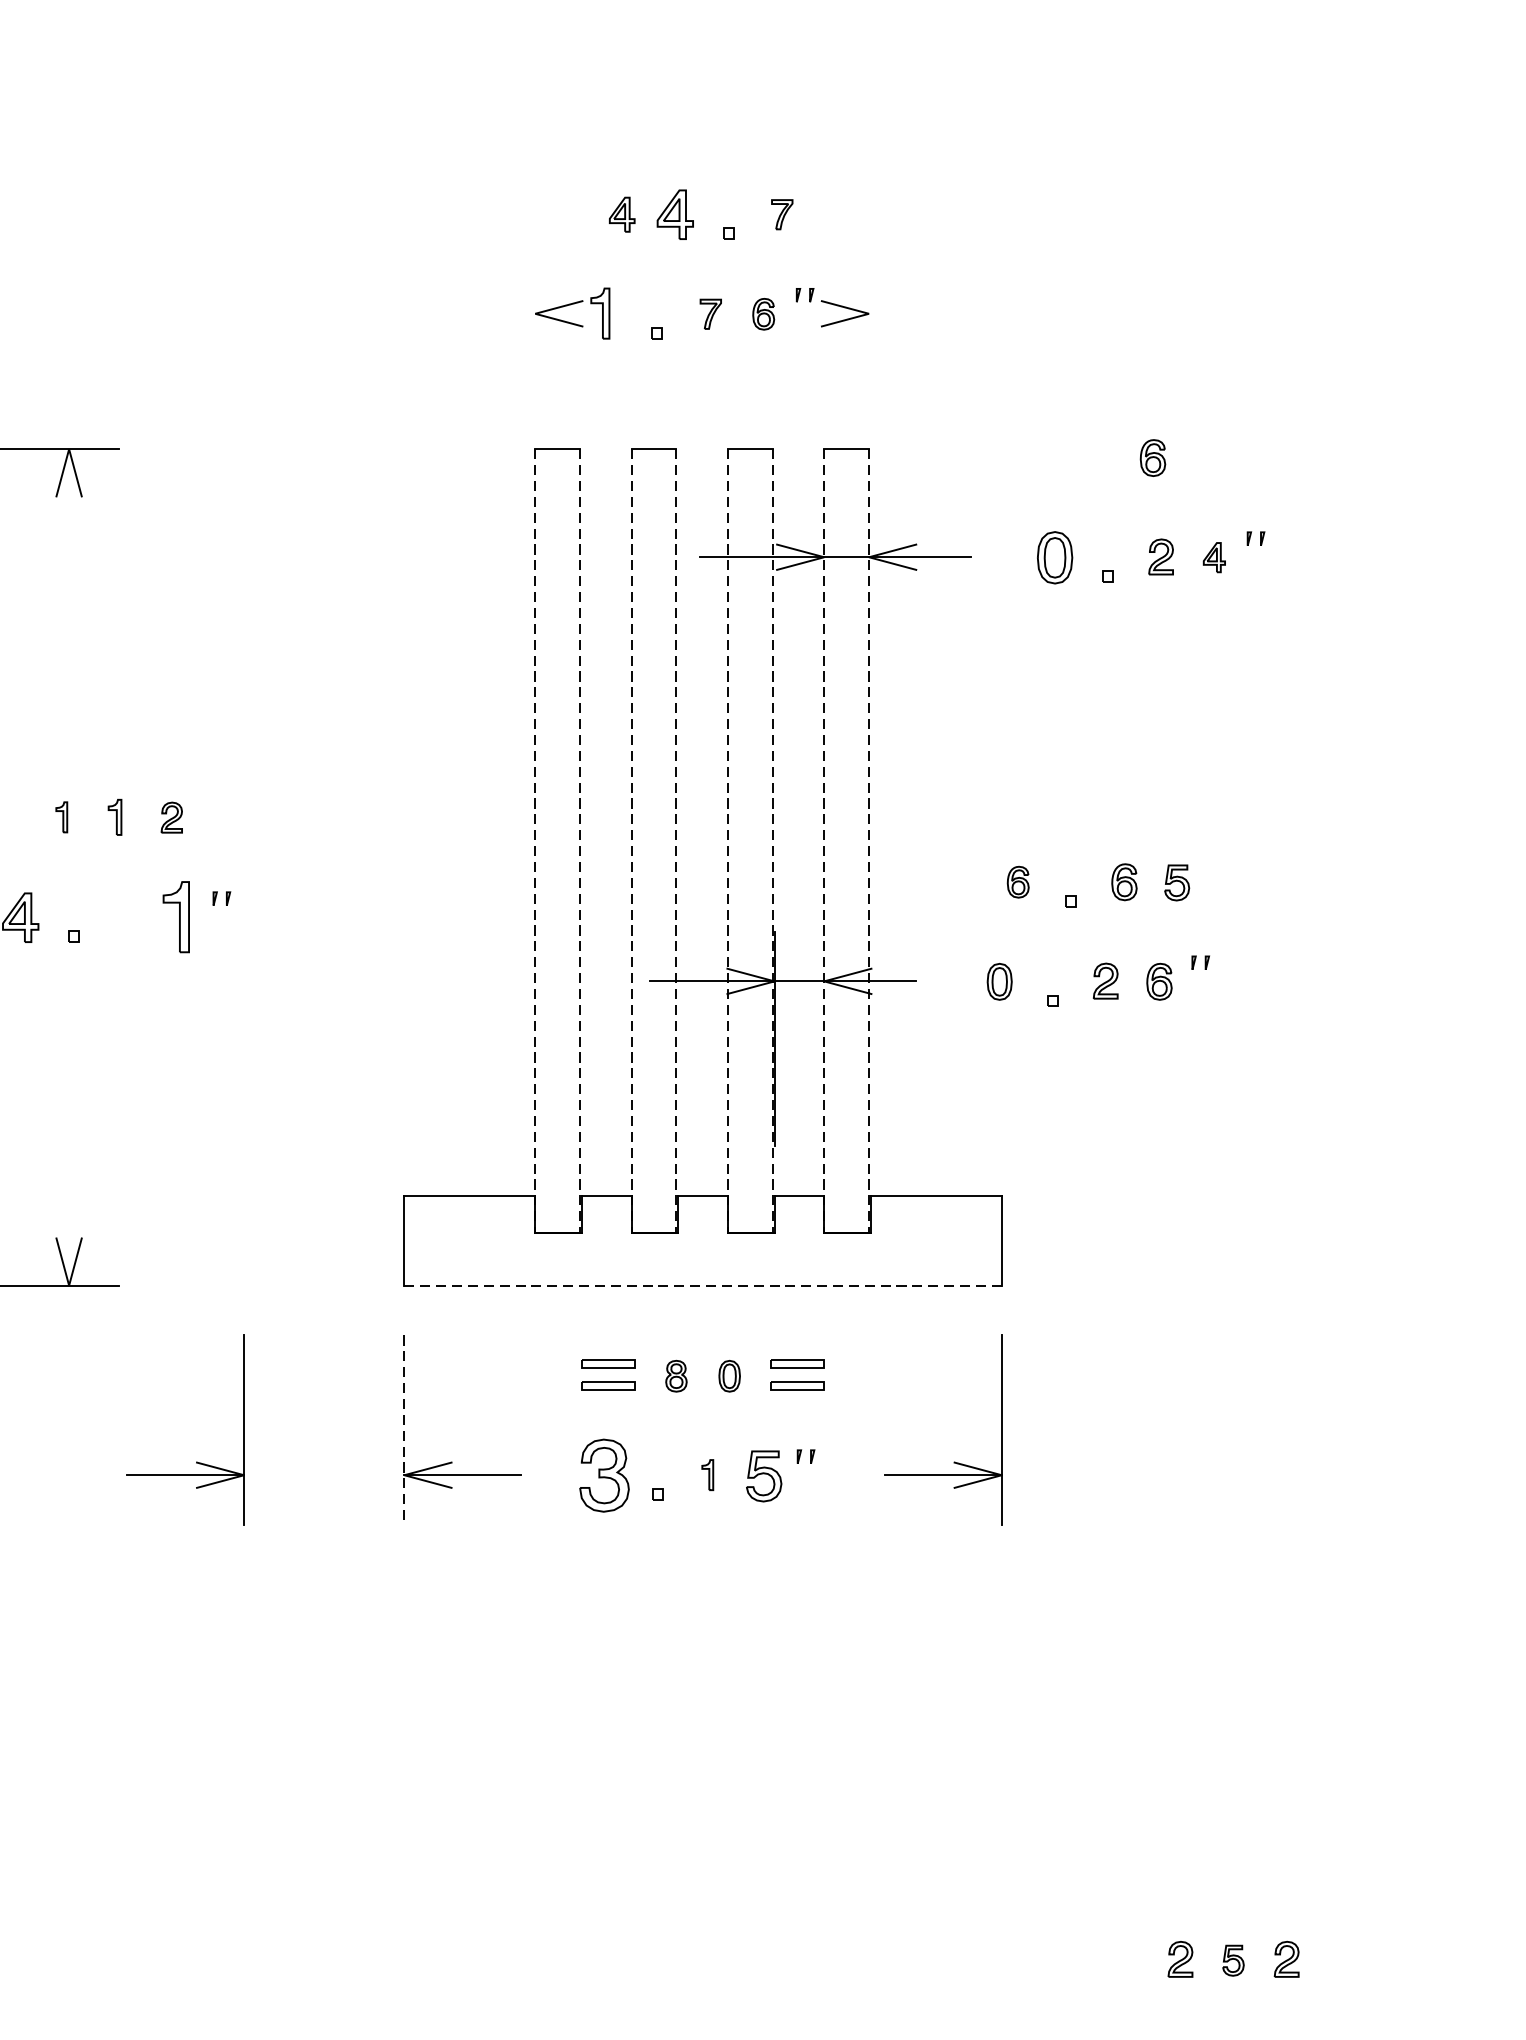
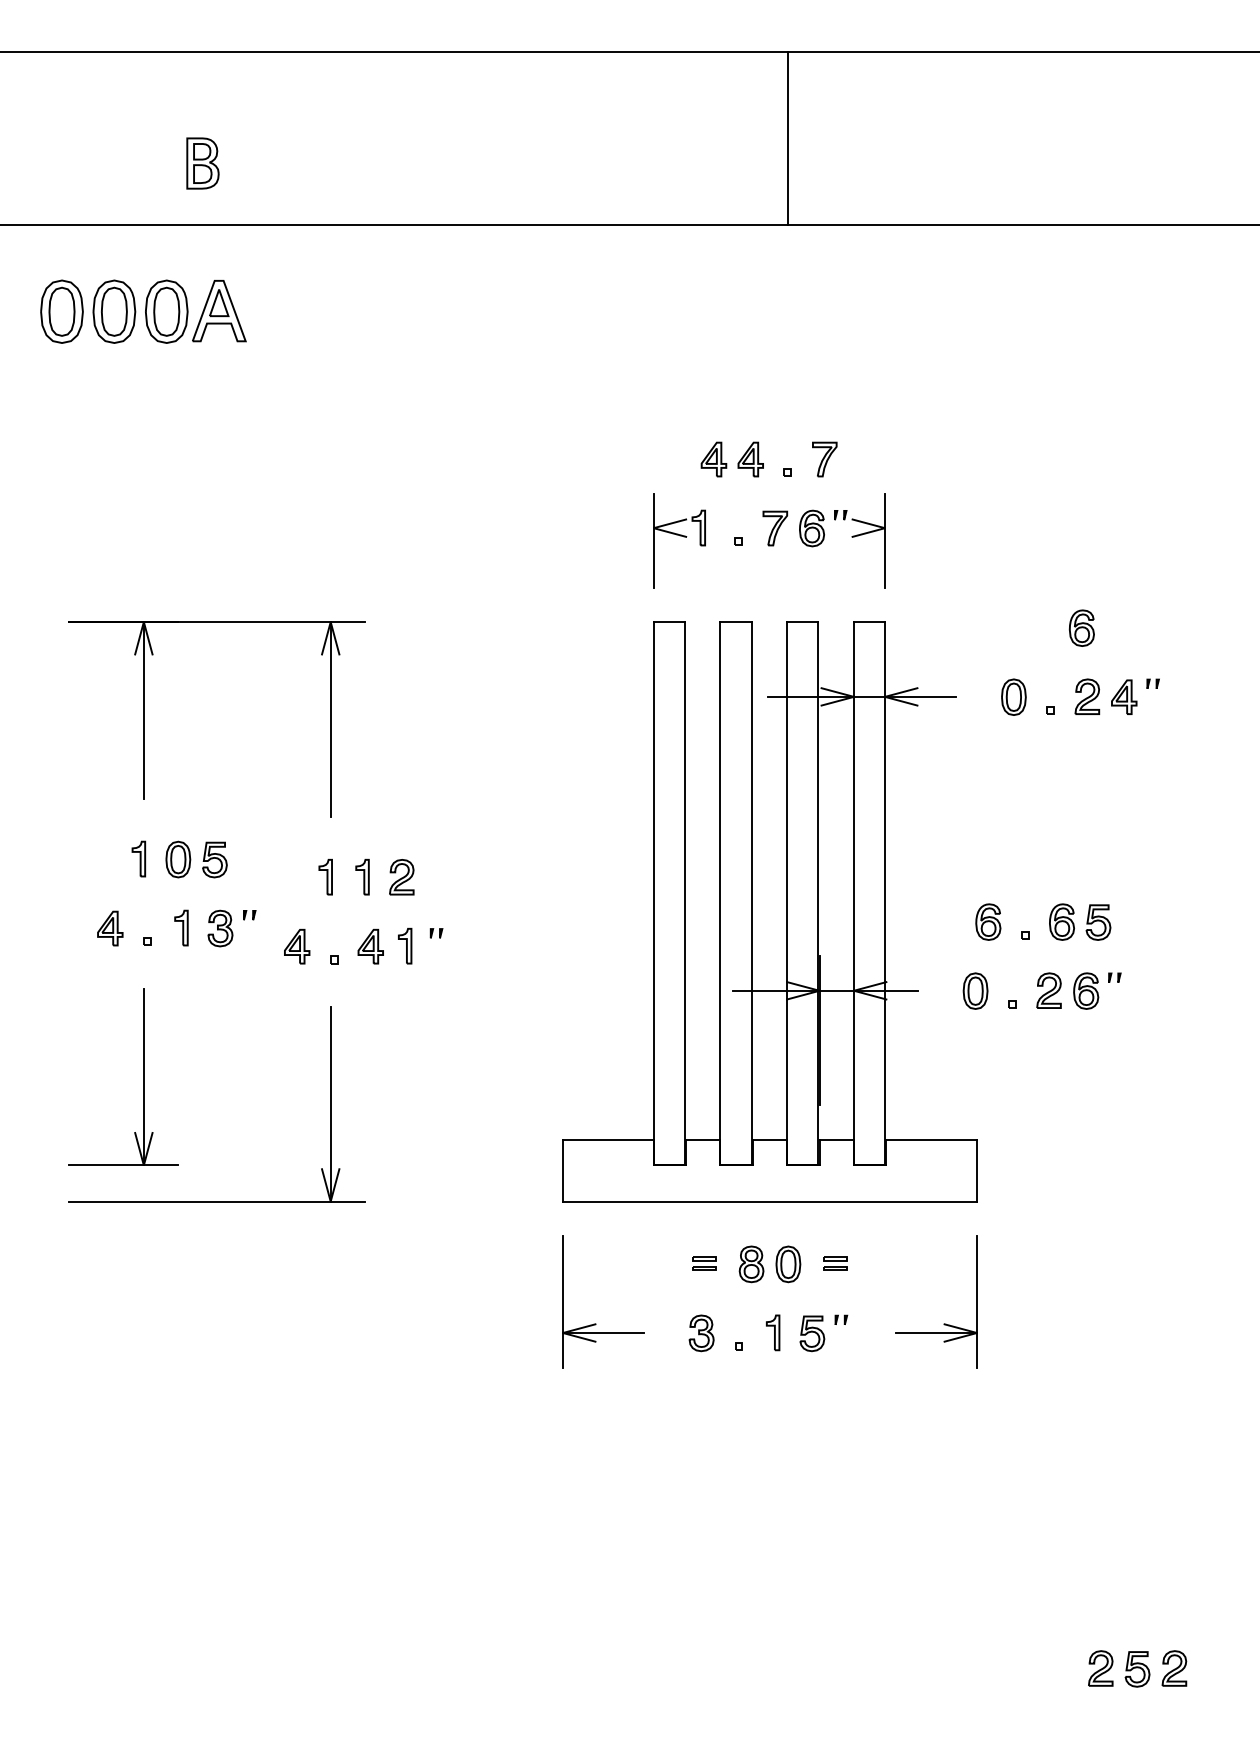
part: (621, 214) -> (713, 459), size x1.43
part: (781, 214) -> (824, 459), size x1.67
part: (711, 314) -> (775, 528), size x1.67
part: (762, 314) -> (811, 528), size x1.67
line: (534, 331) -> (653, 540), added
line: (869, 331) -> (885, 540), added
part: (1152, 457) -> (1081, 627), size x1.43
part: (1161, 556) -> (1087, 696), size x1.43
part: (1214, 556) -> (1124, 696), size x1.67
line: (68, 589) -> (330, 719), added
part: (61, 816) -> (325, 876), size x1.67
part: (115, 816) -> (362, 876), size x1.43
part: (171, 817) -> (401, 877), size x1.67
line: (534, 840) -> (653, 893), dashed -> solid
line: (579, 840) -> (684, 893), dashed -> solid
line: (631, 840) -> (720, 893), dashed -> solid
line: (676, 840) -> (751, 893), dashed -> solid
line: (728, 840) -> (787, 893), dashed -> solid
line: (773, 840) -> (818, 893), dashed -> solid
line: (823, 840) -> (853, 893), dashed -> solid
line: (869, 840) -> (885, 893), dashed -> solid
part: (1018, 881) -> (988, 921), size x1.67
part: (1123, 881) -> (1061, 921), size x1.43
part: (1177, 882) -> (1098, 922), size x1.43
part: (177, 916) -> (405, 945), size x0.71
part: (126, 917) -> (370, 946), added
part: (999, 980) -> (975, 990), size x1.43
part: (1104, 980) -> (1048, 990), size x1.43
part: (1159, 980) -> (1086, 990), size x1.43
line: (68, 1144) -> (330, 1103), added
line: (703, 1285) -> (770, 1201), dashed -> solid
part: (608, 1374) -> (704, 1263), size x0.62
part: (797, 1374) -> (835, 1263), size x0.62
part: (676, 1376) -> (751, 1264), size x1.67
part: (729, 1376) -> (788, 1264), size x1.67
line: (405, 1429) -> (563, 1301), dashed -> solid
part: (195, 1461) -> (418, 1323), removed
part: (708, 1474) -> (773, 1332), size x1.67
part: (604, 1475) -> (701, 1333), size x0.71
part: (1180, 1959) -> (1100, 1668), size x1.43
part: (1286, 1959) -> (1174, 1668), size x1.43
part: (1233, 1960) -> (1137, 1669), size x1.67

